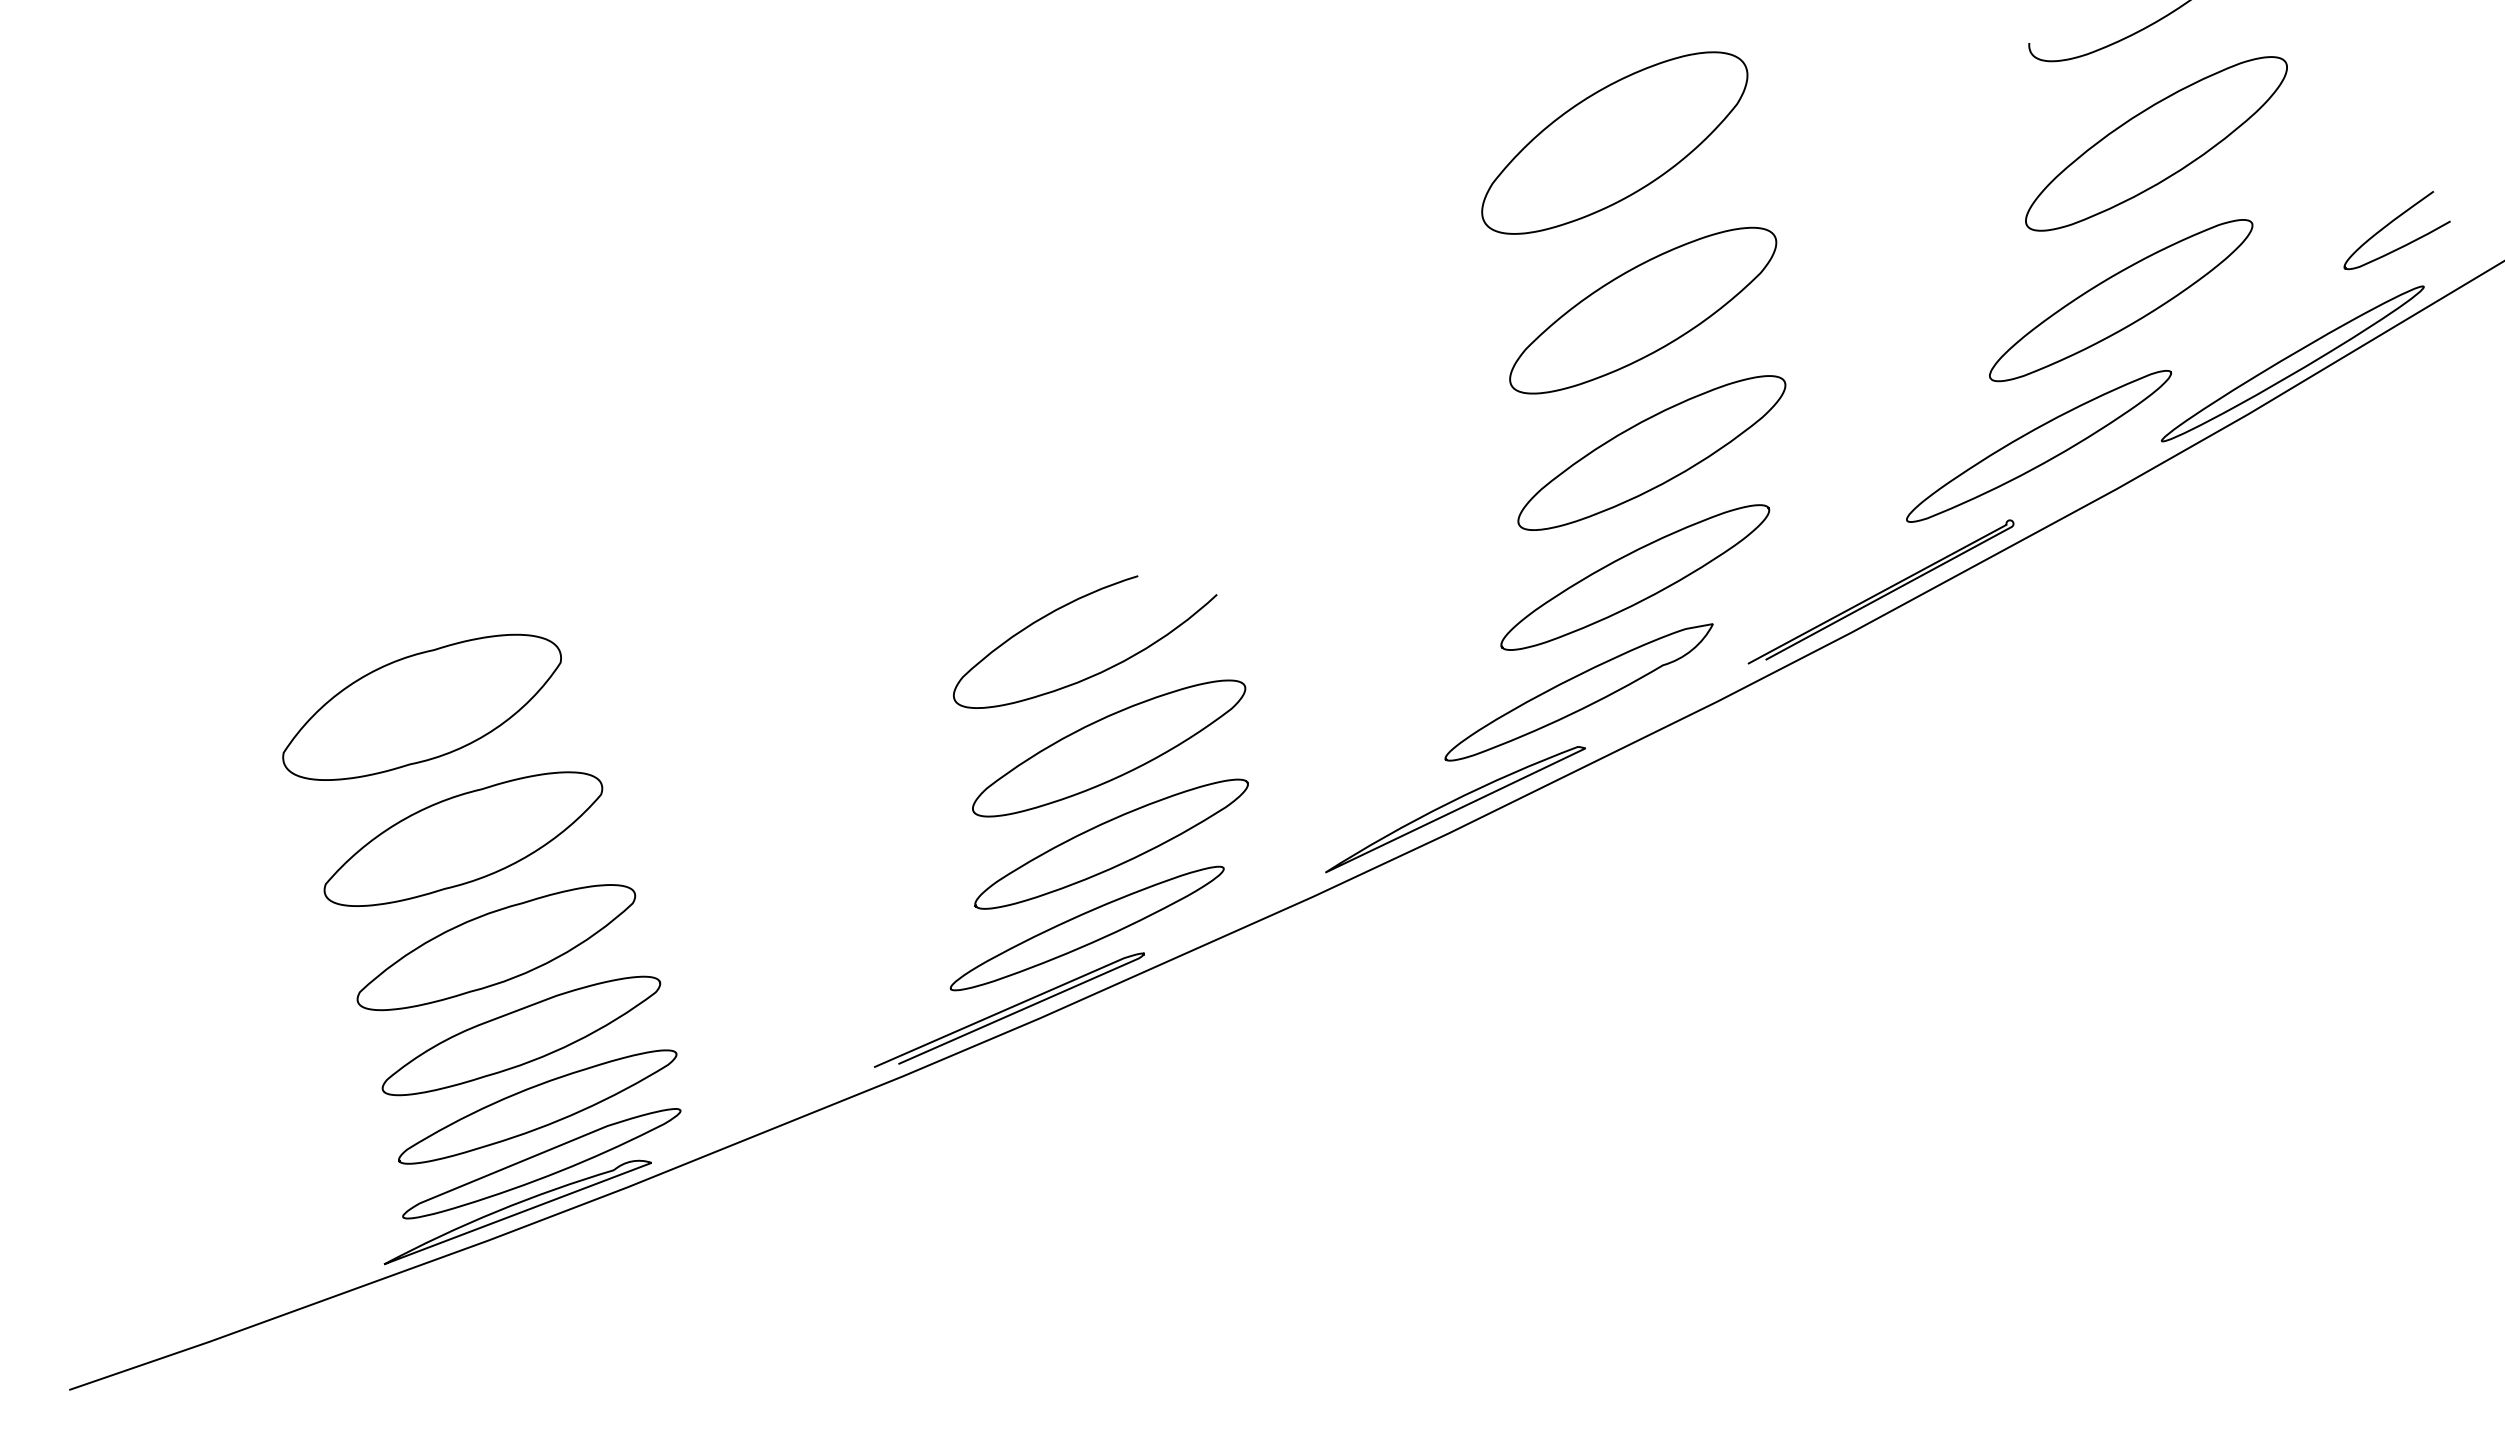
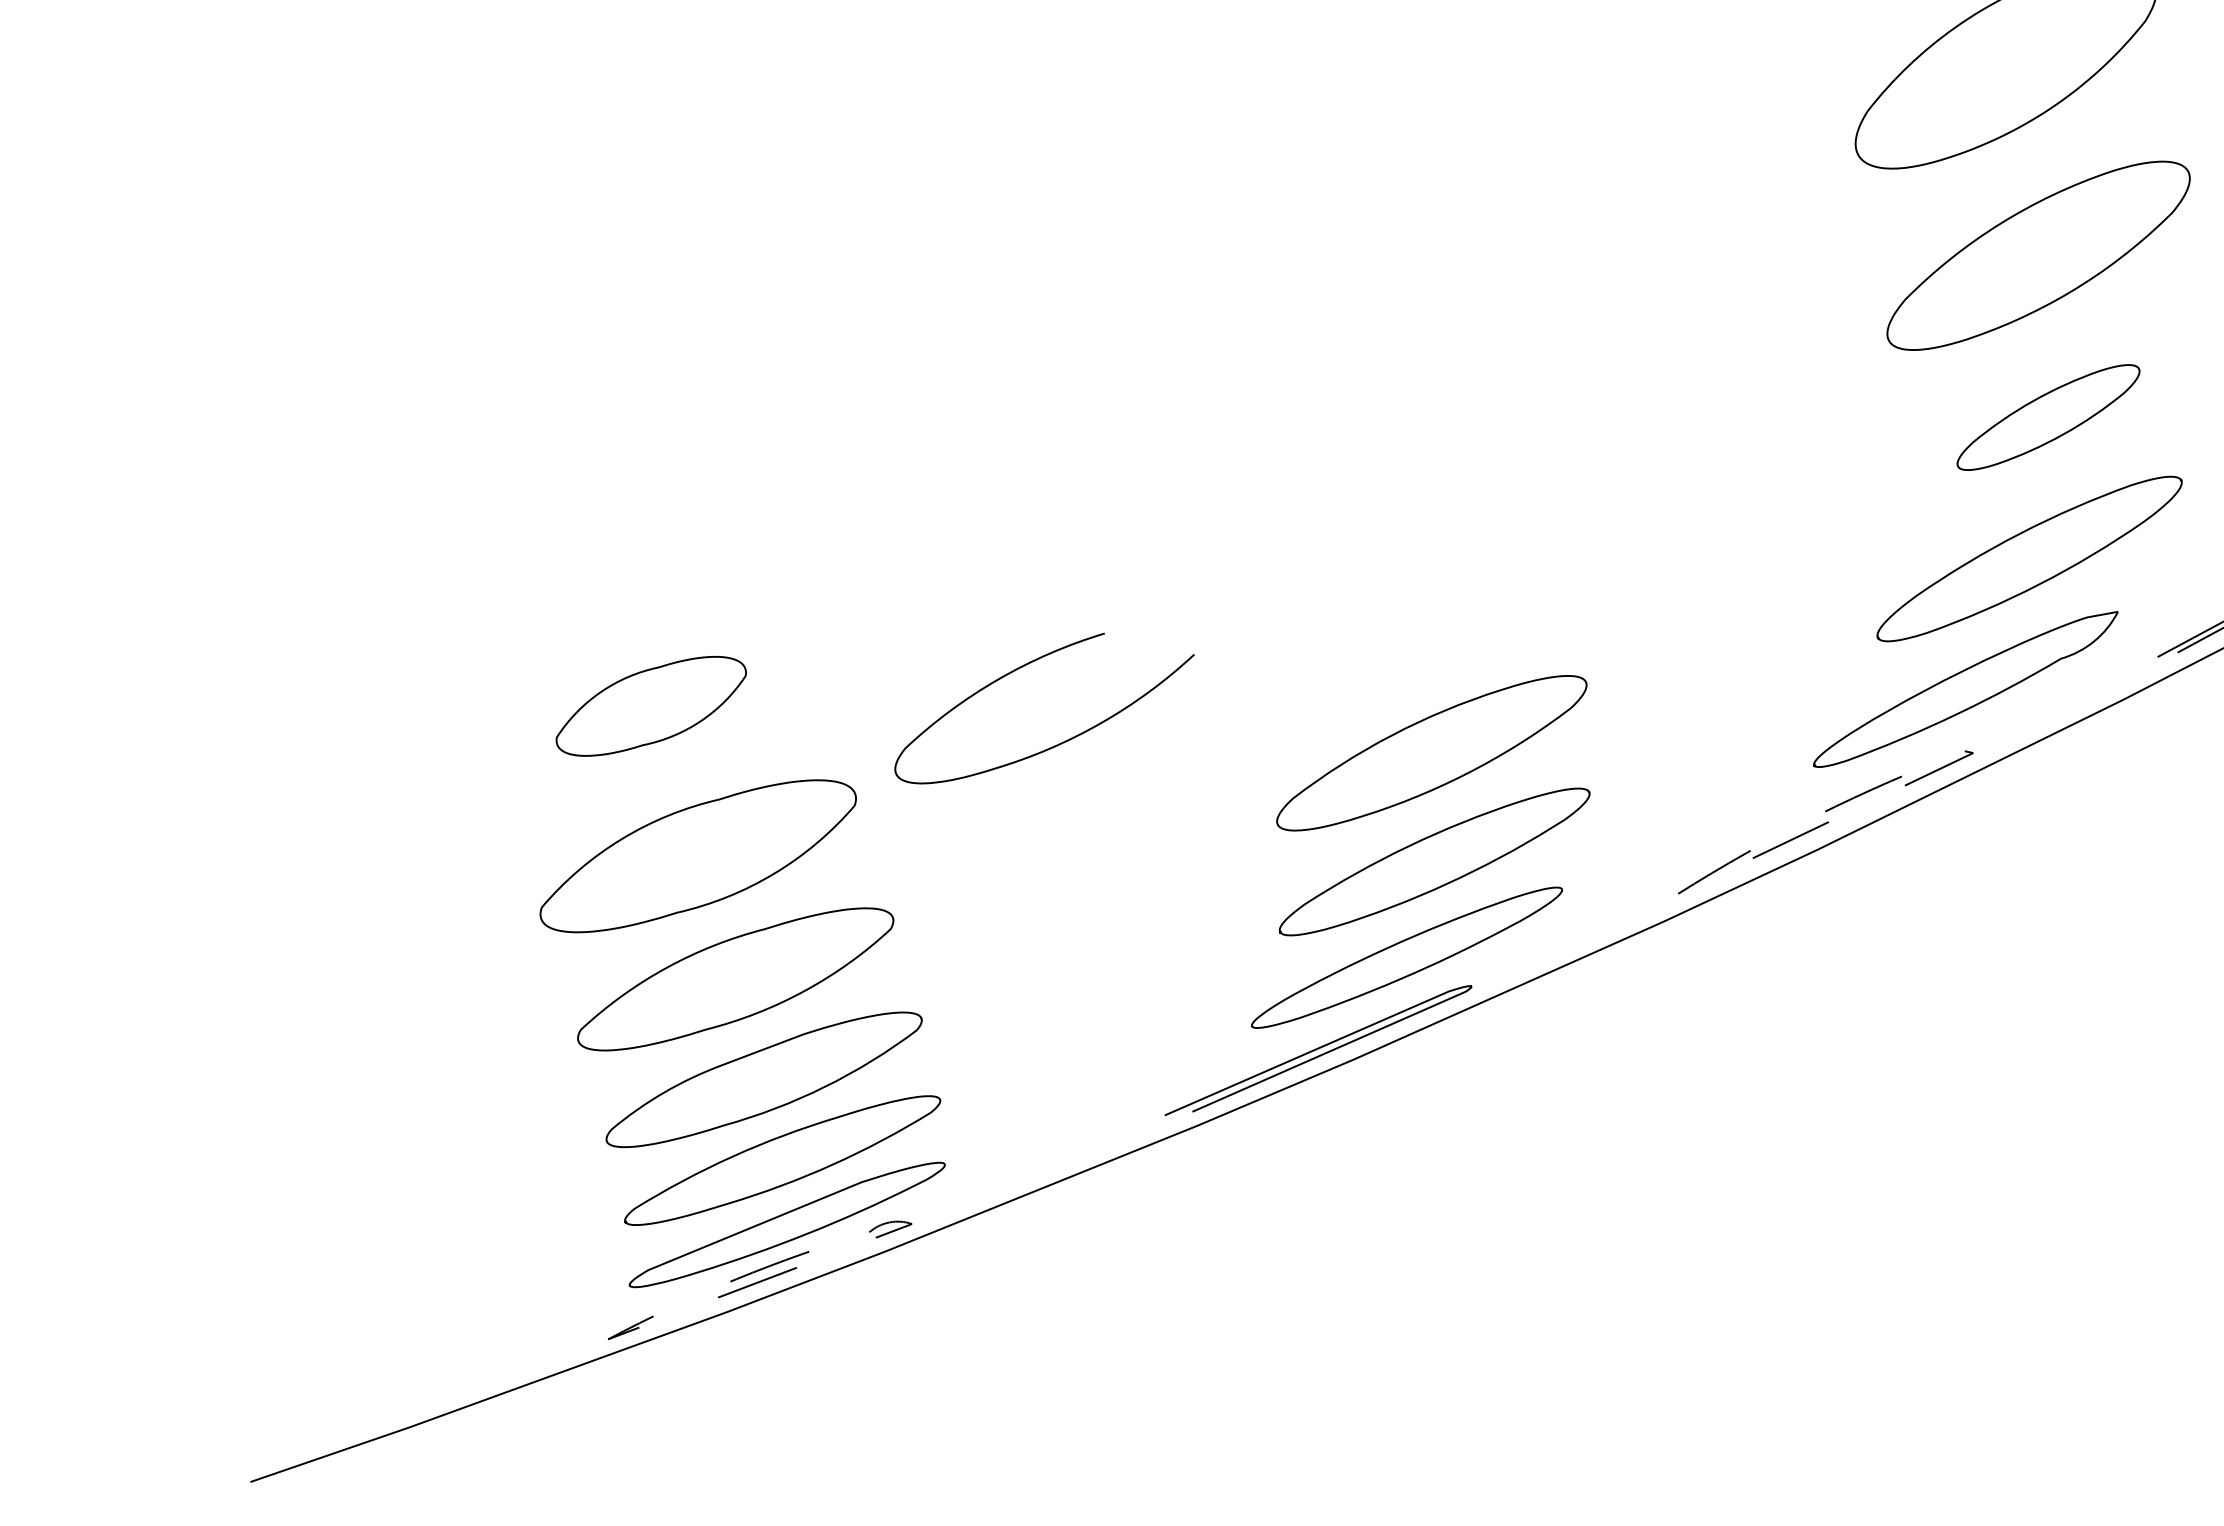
part: (1651, 452) -> (2048, 416), size x0.6
curve: (1100, 671) -> (1061, 741), moved
part: (421, 706) -> (650, 705), size x0.6
line: (1326, 872) -> (1678, 894), solid -> dashed
line: (418, 1251) -> (647, 1324), solid -> dashed

